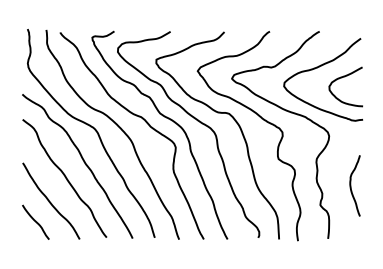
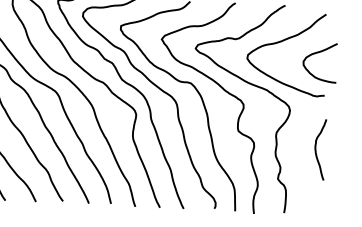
curve: (341, 78) -> (316, 54), moved
curve: (351, 185) -> (316, 149), moved

